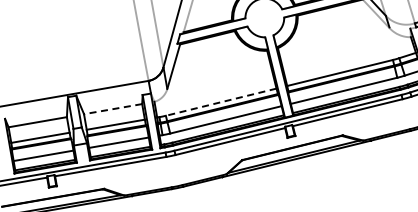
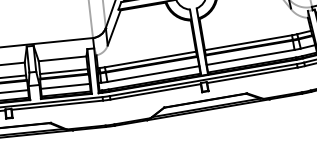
line: (221, 102) -> (150, 59), dashed -> solid
line: (113, 109) -> (62, 59), dashed -> solid

